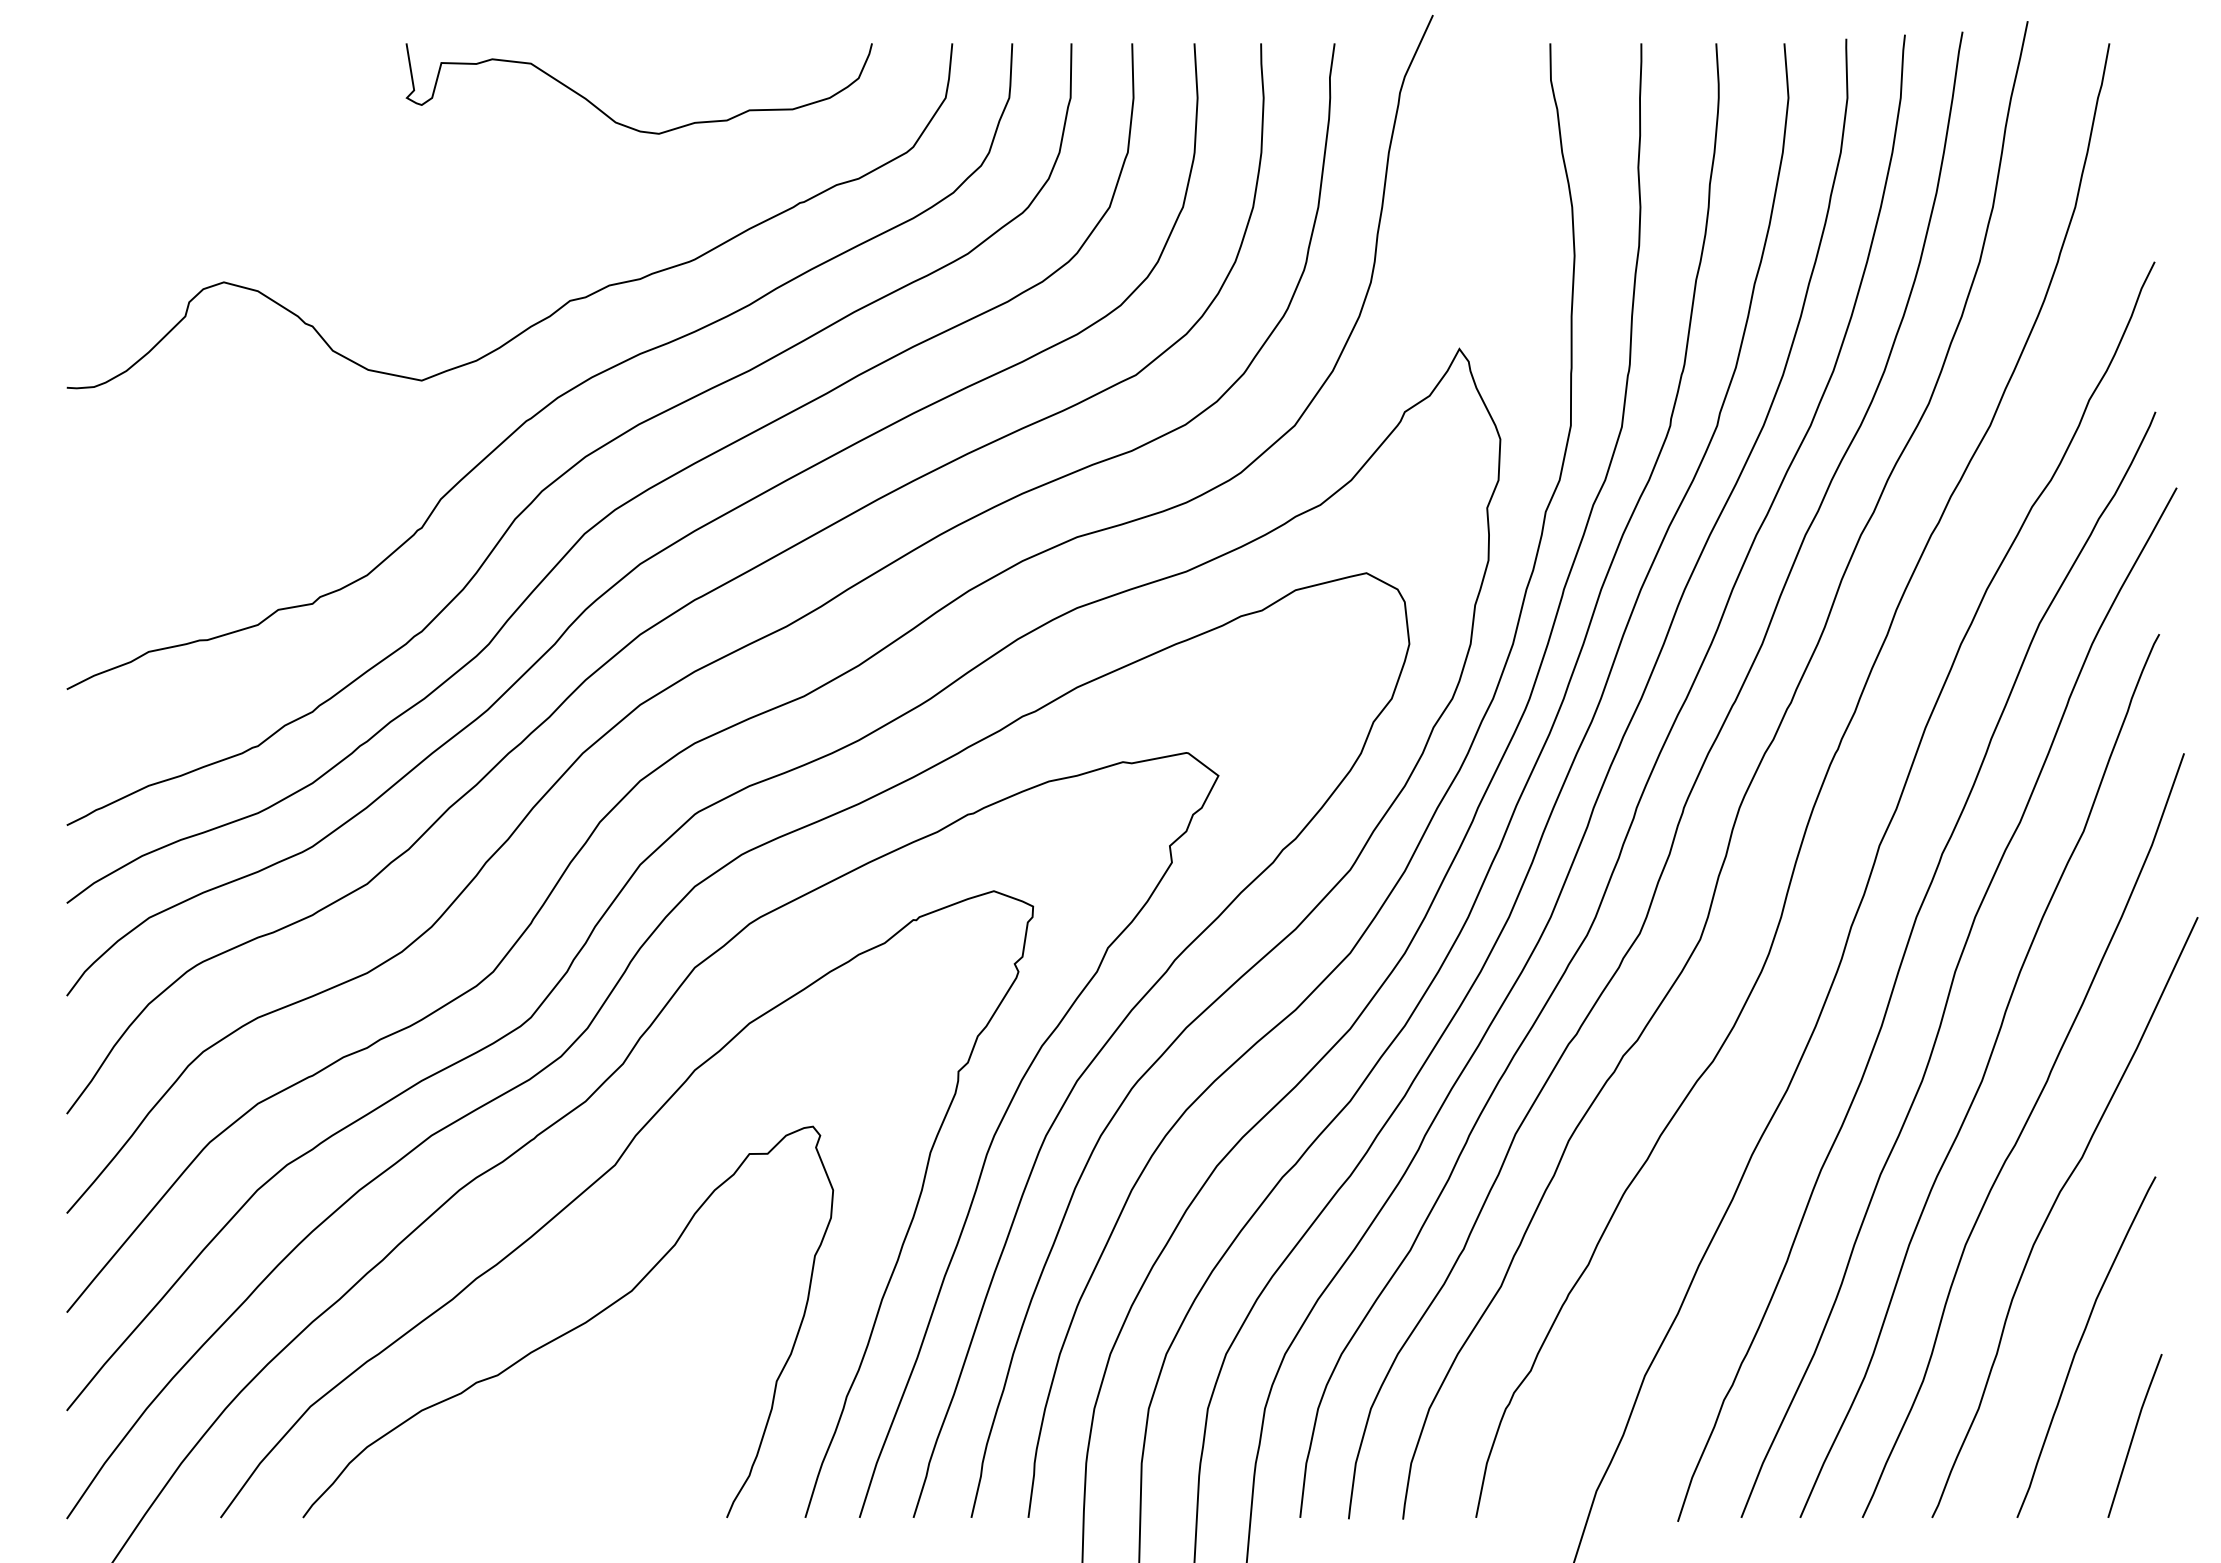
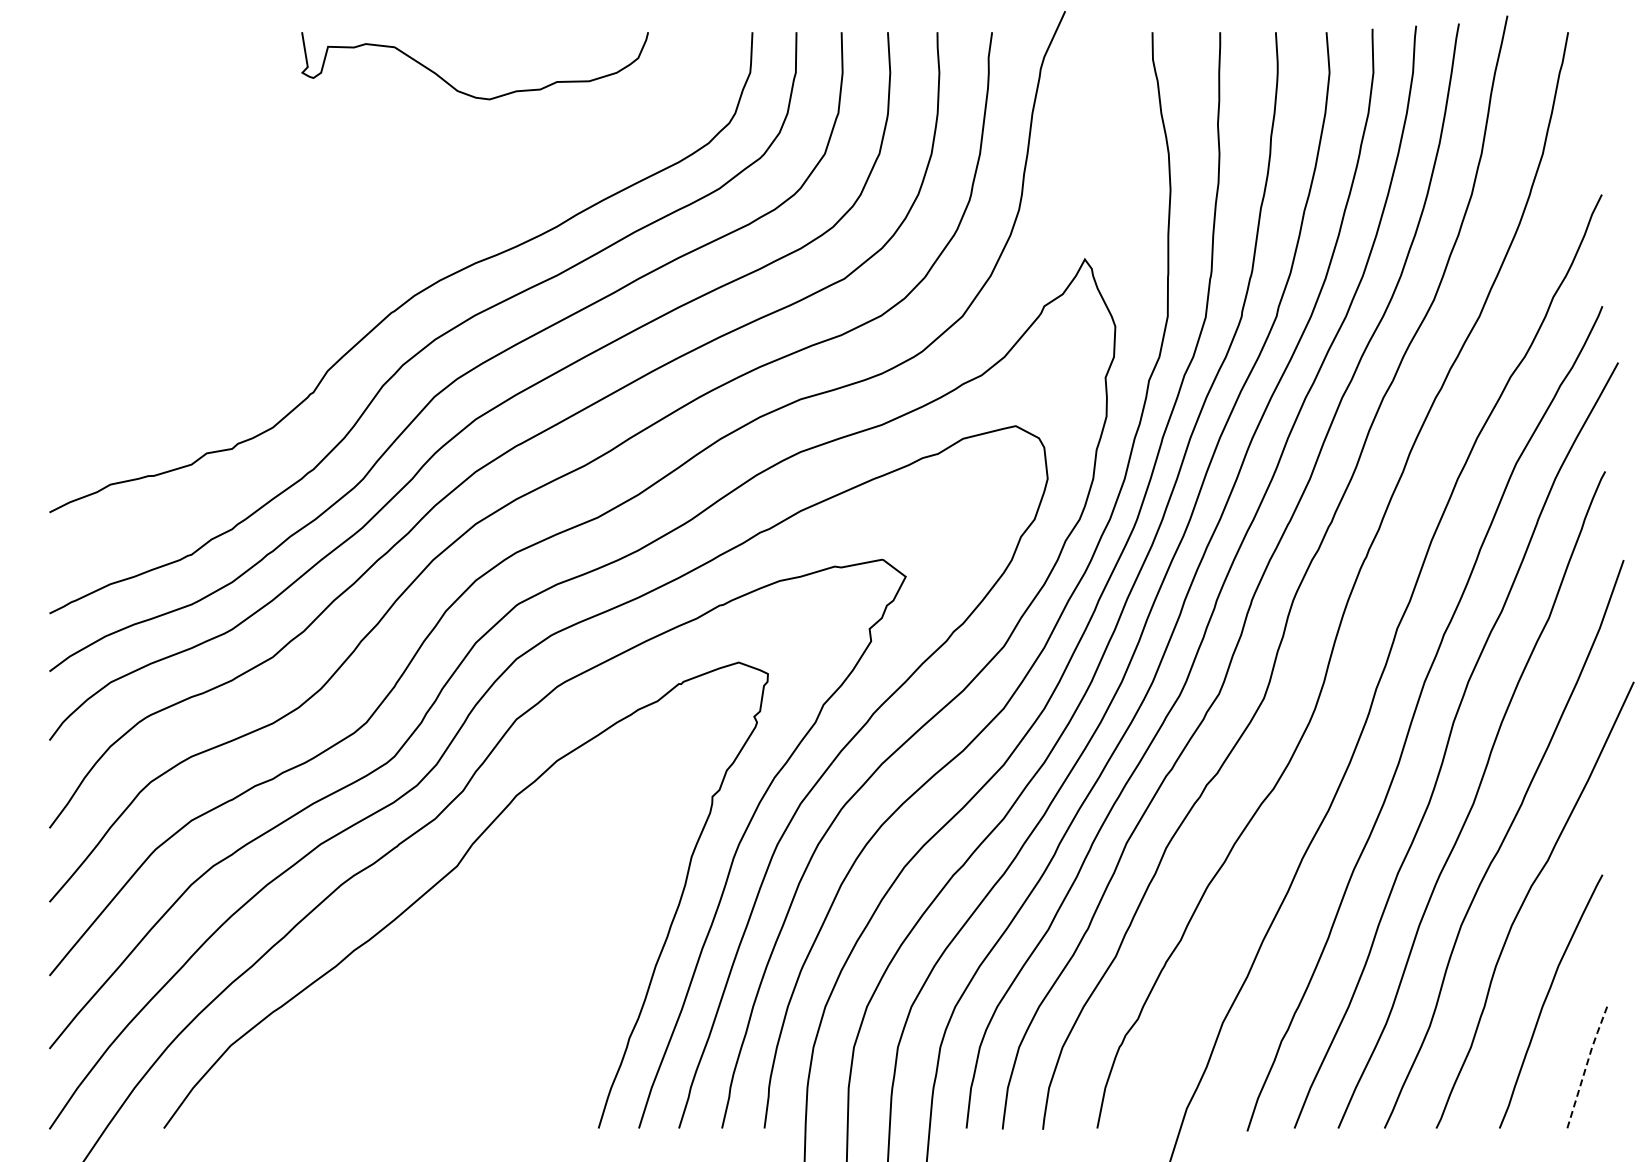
curve: (565, 302) -> (420, 224), removed
curve: (572, 1328) -> (425, 987), removed
line: (2134, 1433) -> (1586, 1065), solid -> dashed

